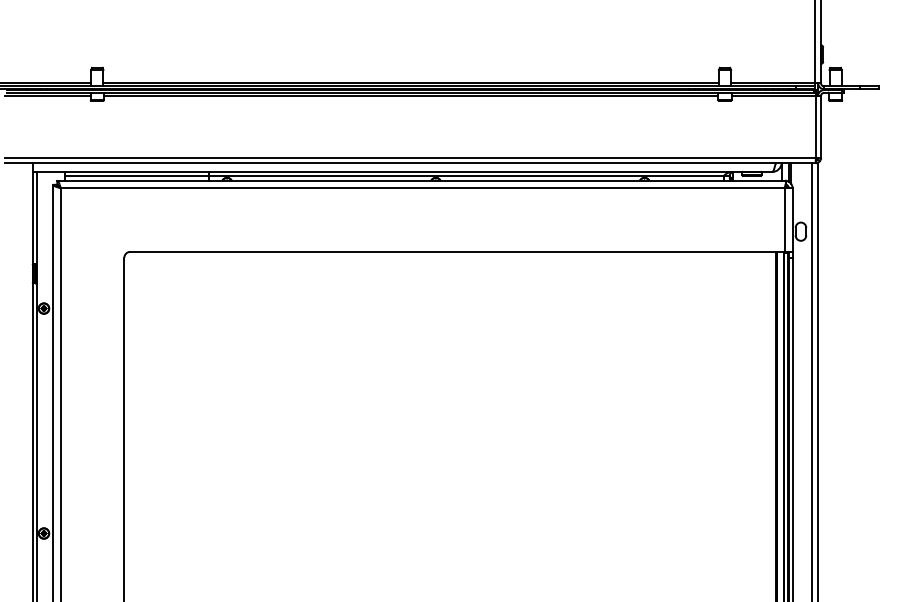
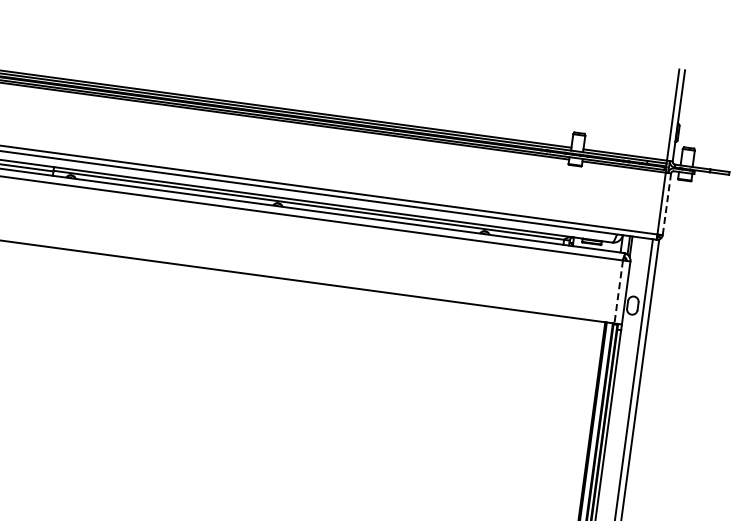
line: (821, 127) -> (667, 205), solid -> dashed
line: (785, 220) -> (619, 292), solid -> dashed

